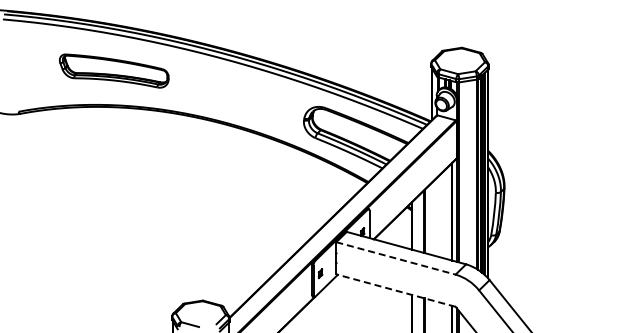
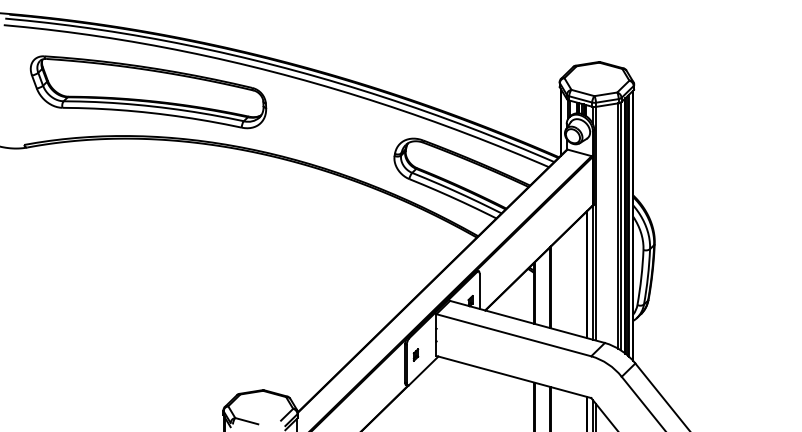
part: (113, 70) -> (147, 91), size x1.67
line: (395, 258) -> (513, 335), dashed -> solid
line: (395, 290) -> (513, 376), dashed -> solid

